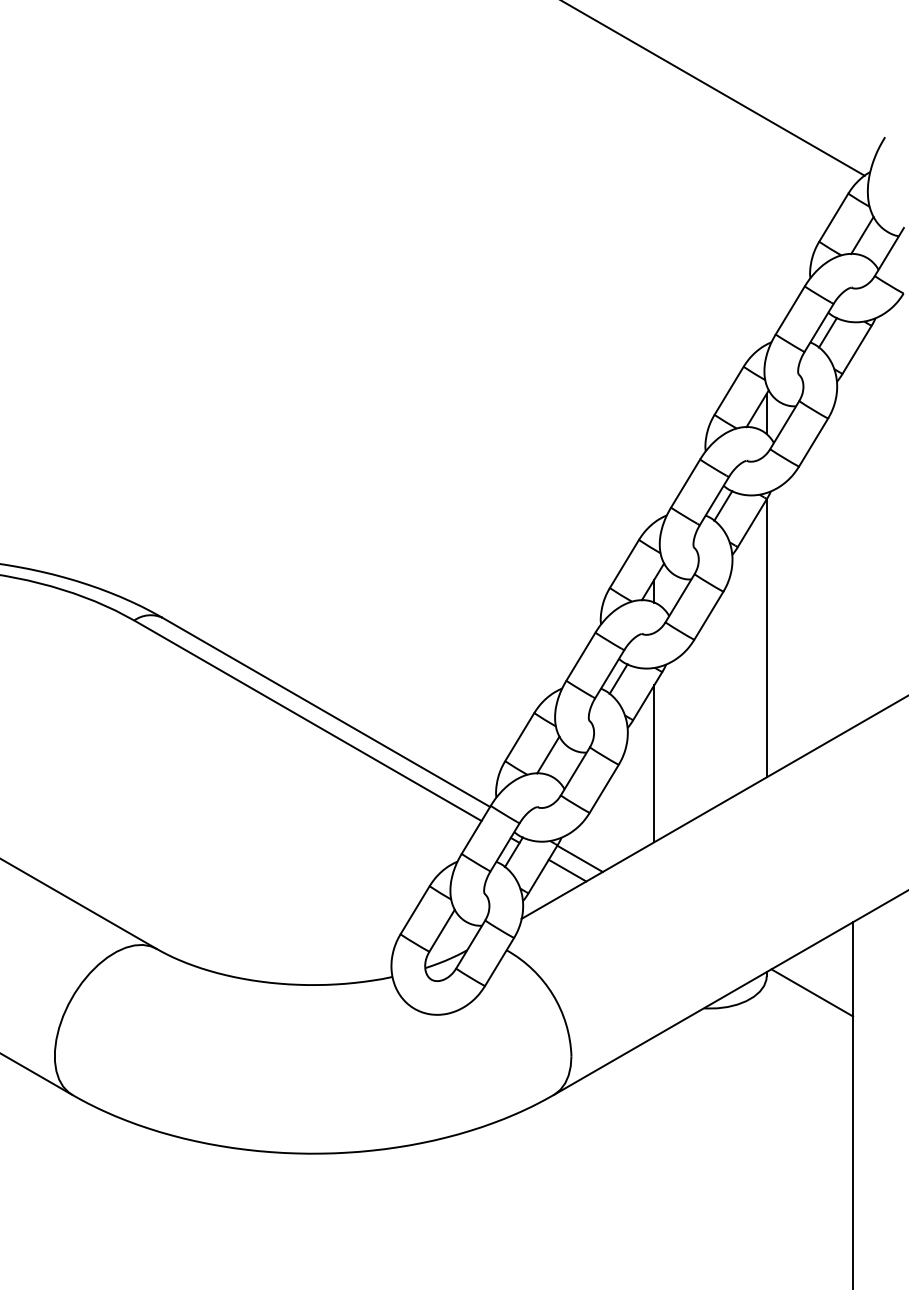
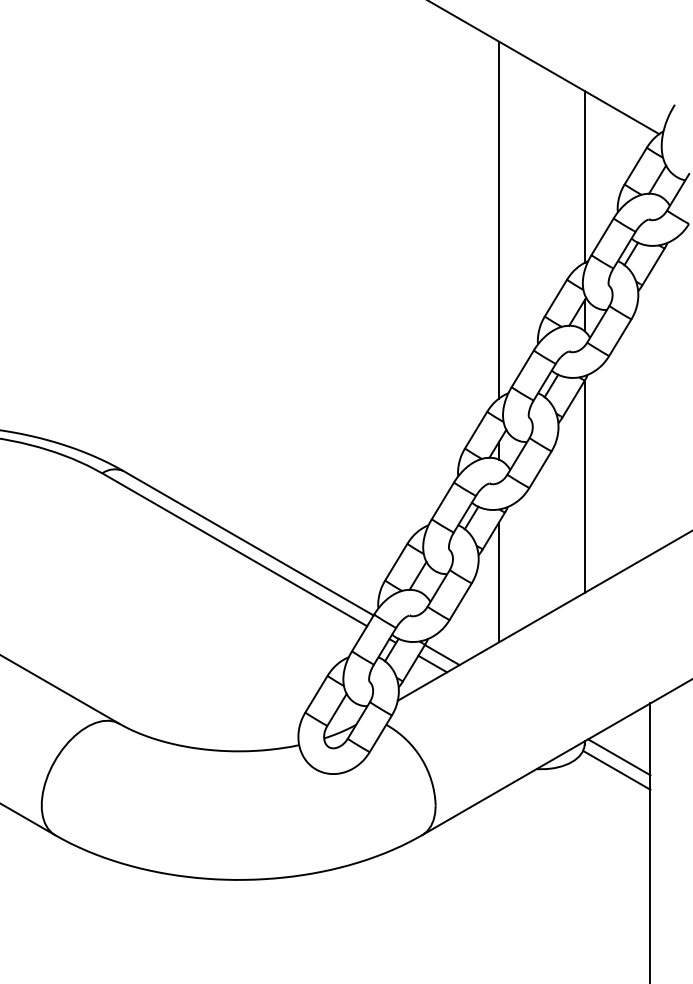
line: (766, 231) -> (584, 176), added
line: (654, 288) -> (499, 220), added
line: (808, 1009) -> (616, 769), added

